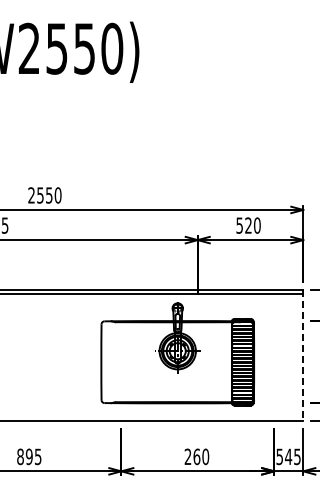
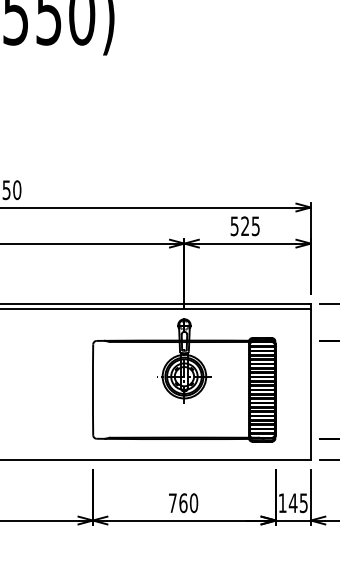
text: (257, 225) -> (255, 226), 520 -> 525
part: (177, 354) -> (184, 380), moved
line: (303, 356) -> (311, 383), dashed -> solid
text: (187, 456) -> (172, 502), 260 -> 760
text: (279, 456) -> (282, 502), 545 -> 145

